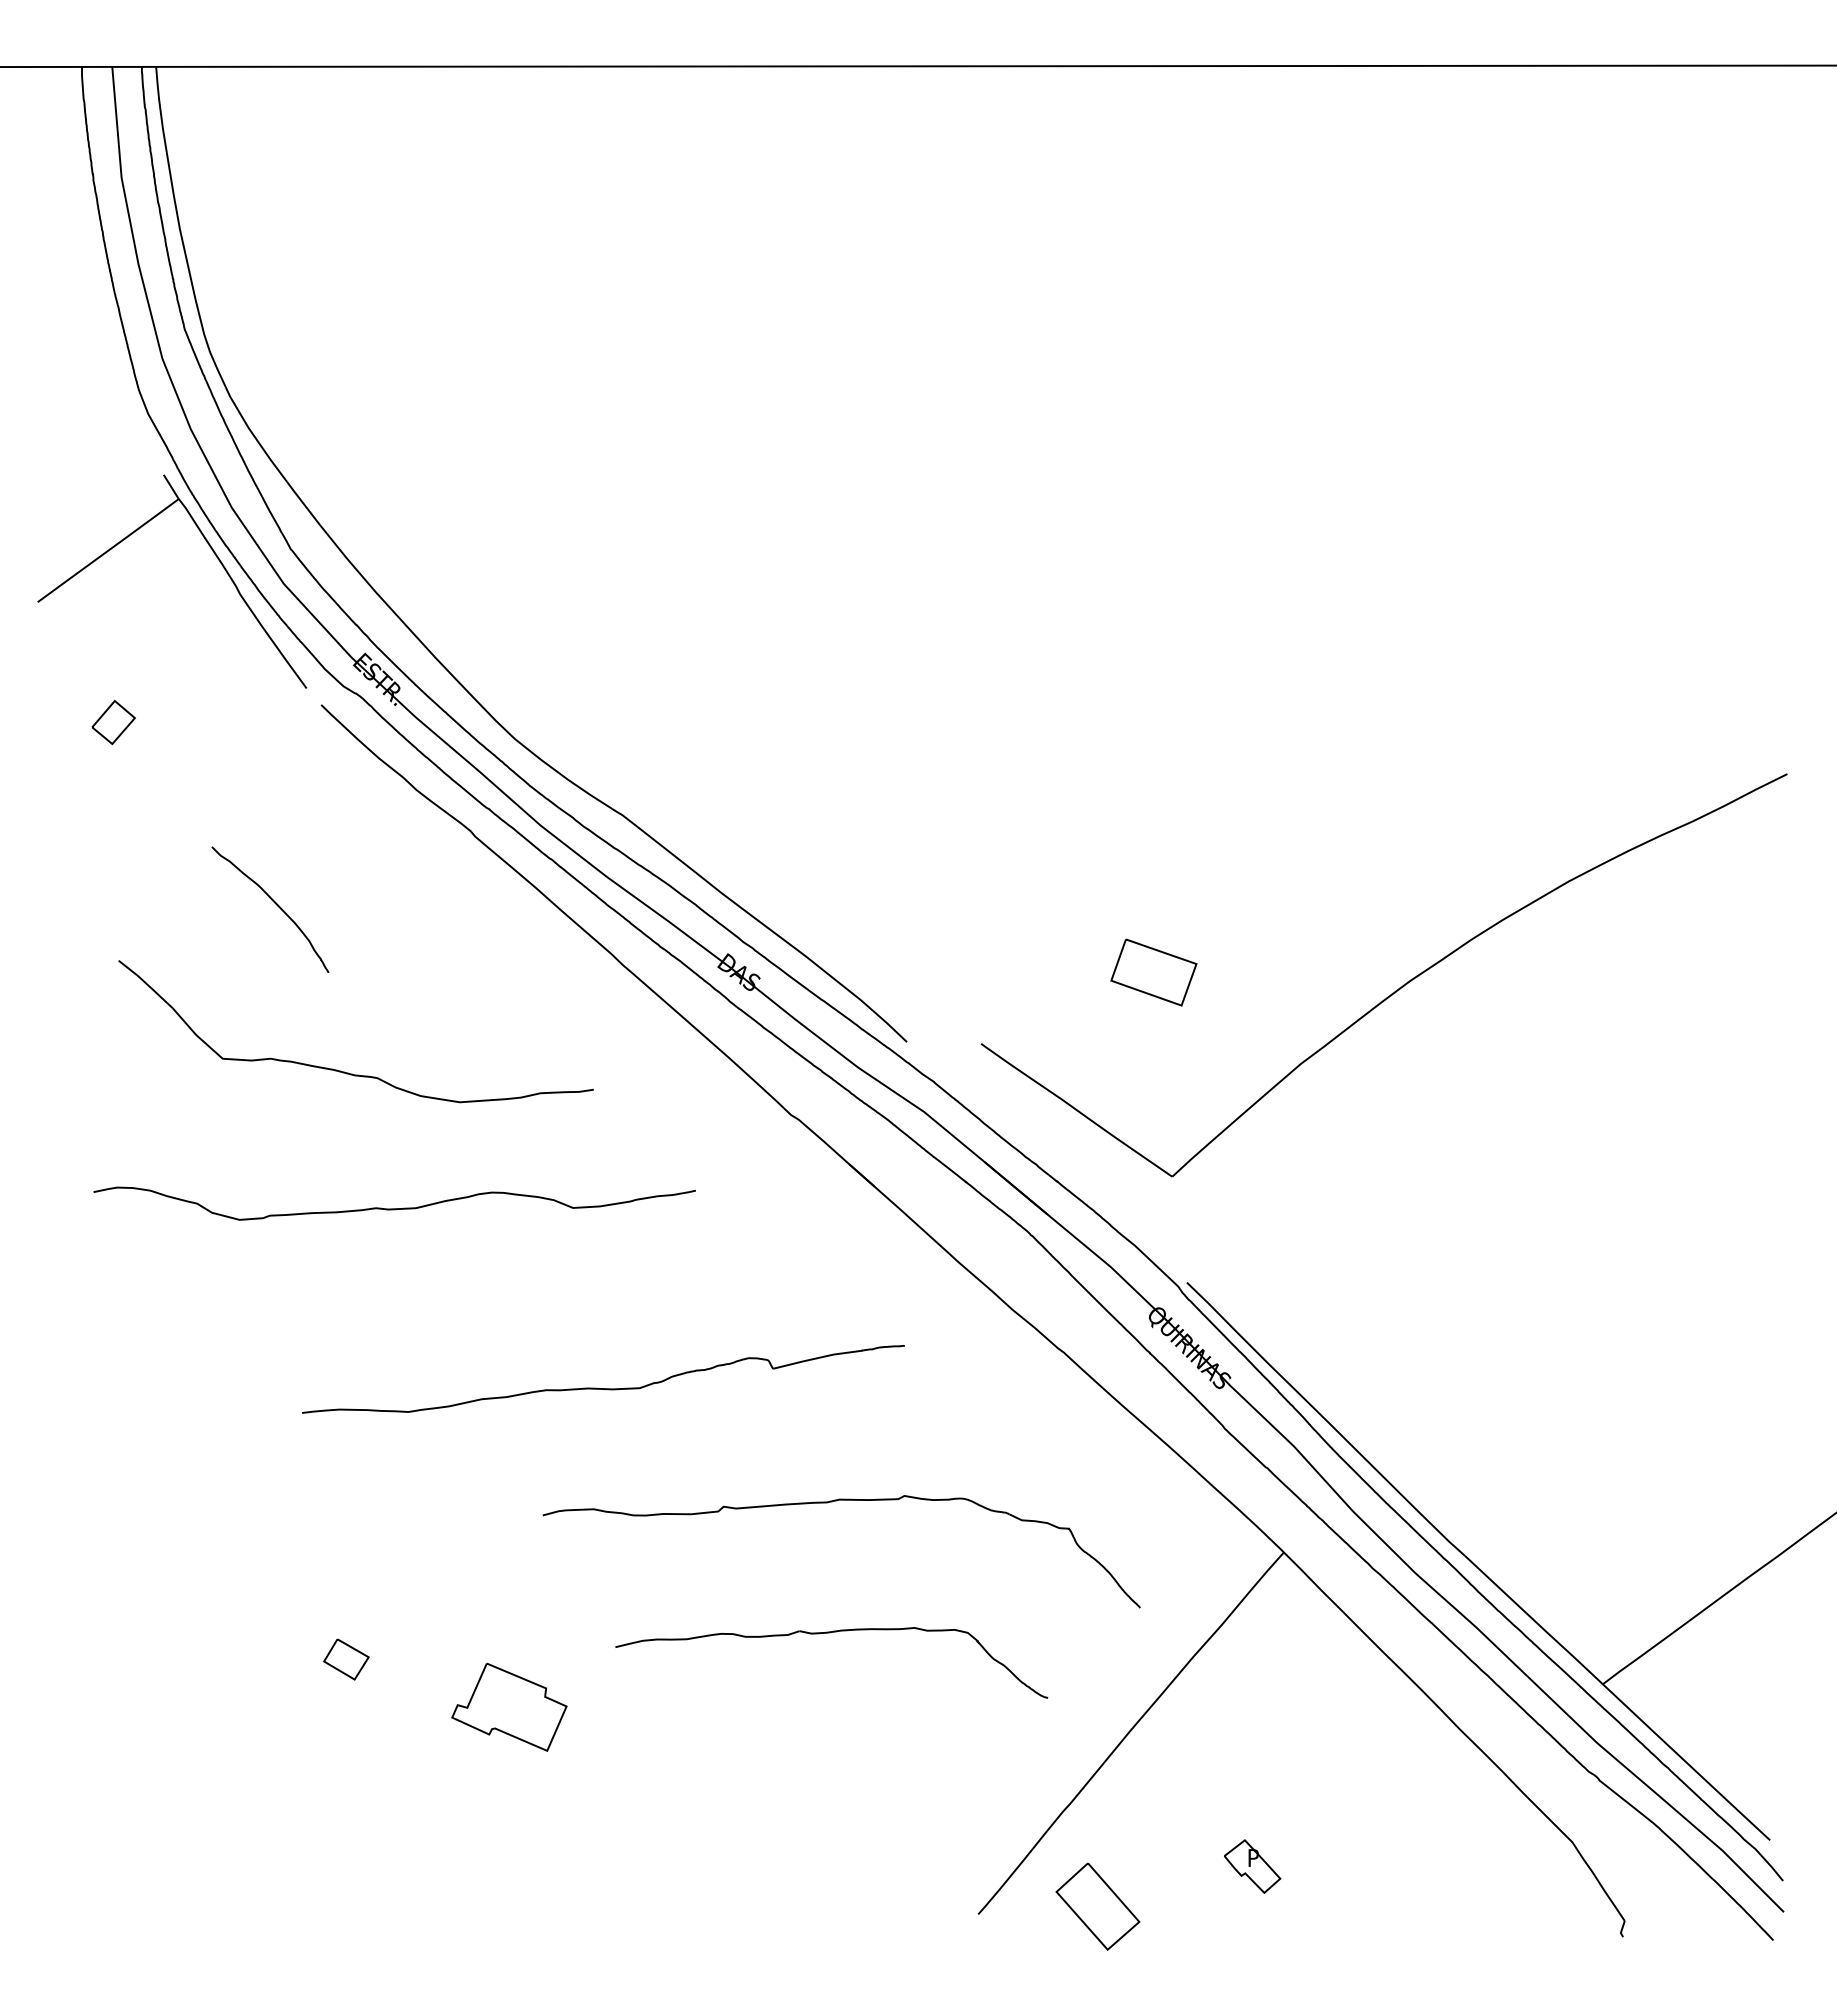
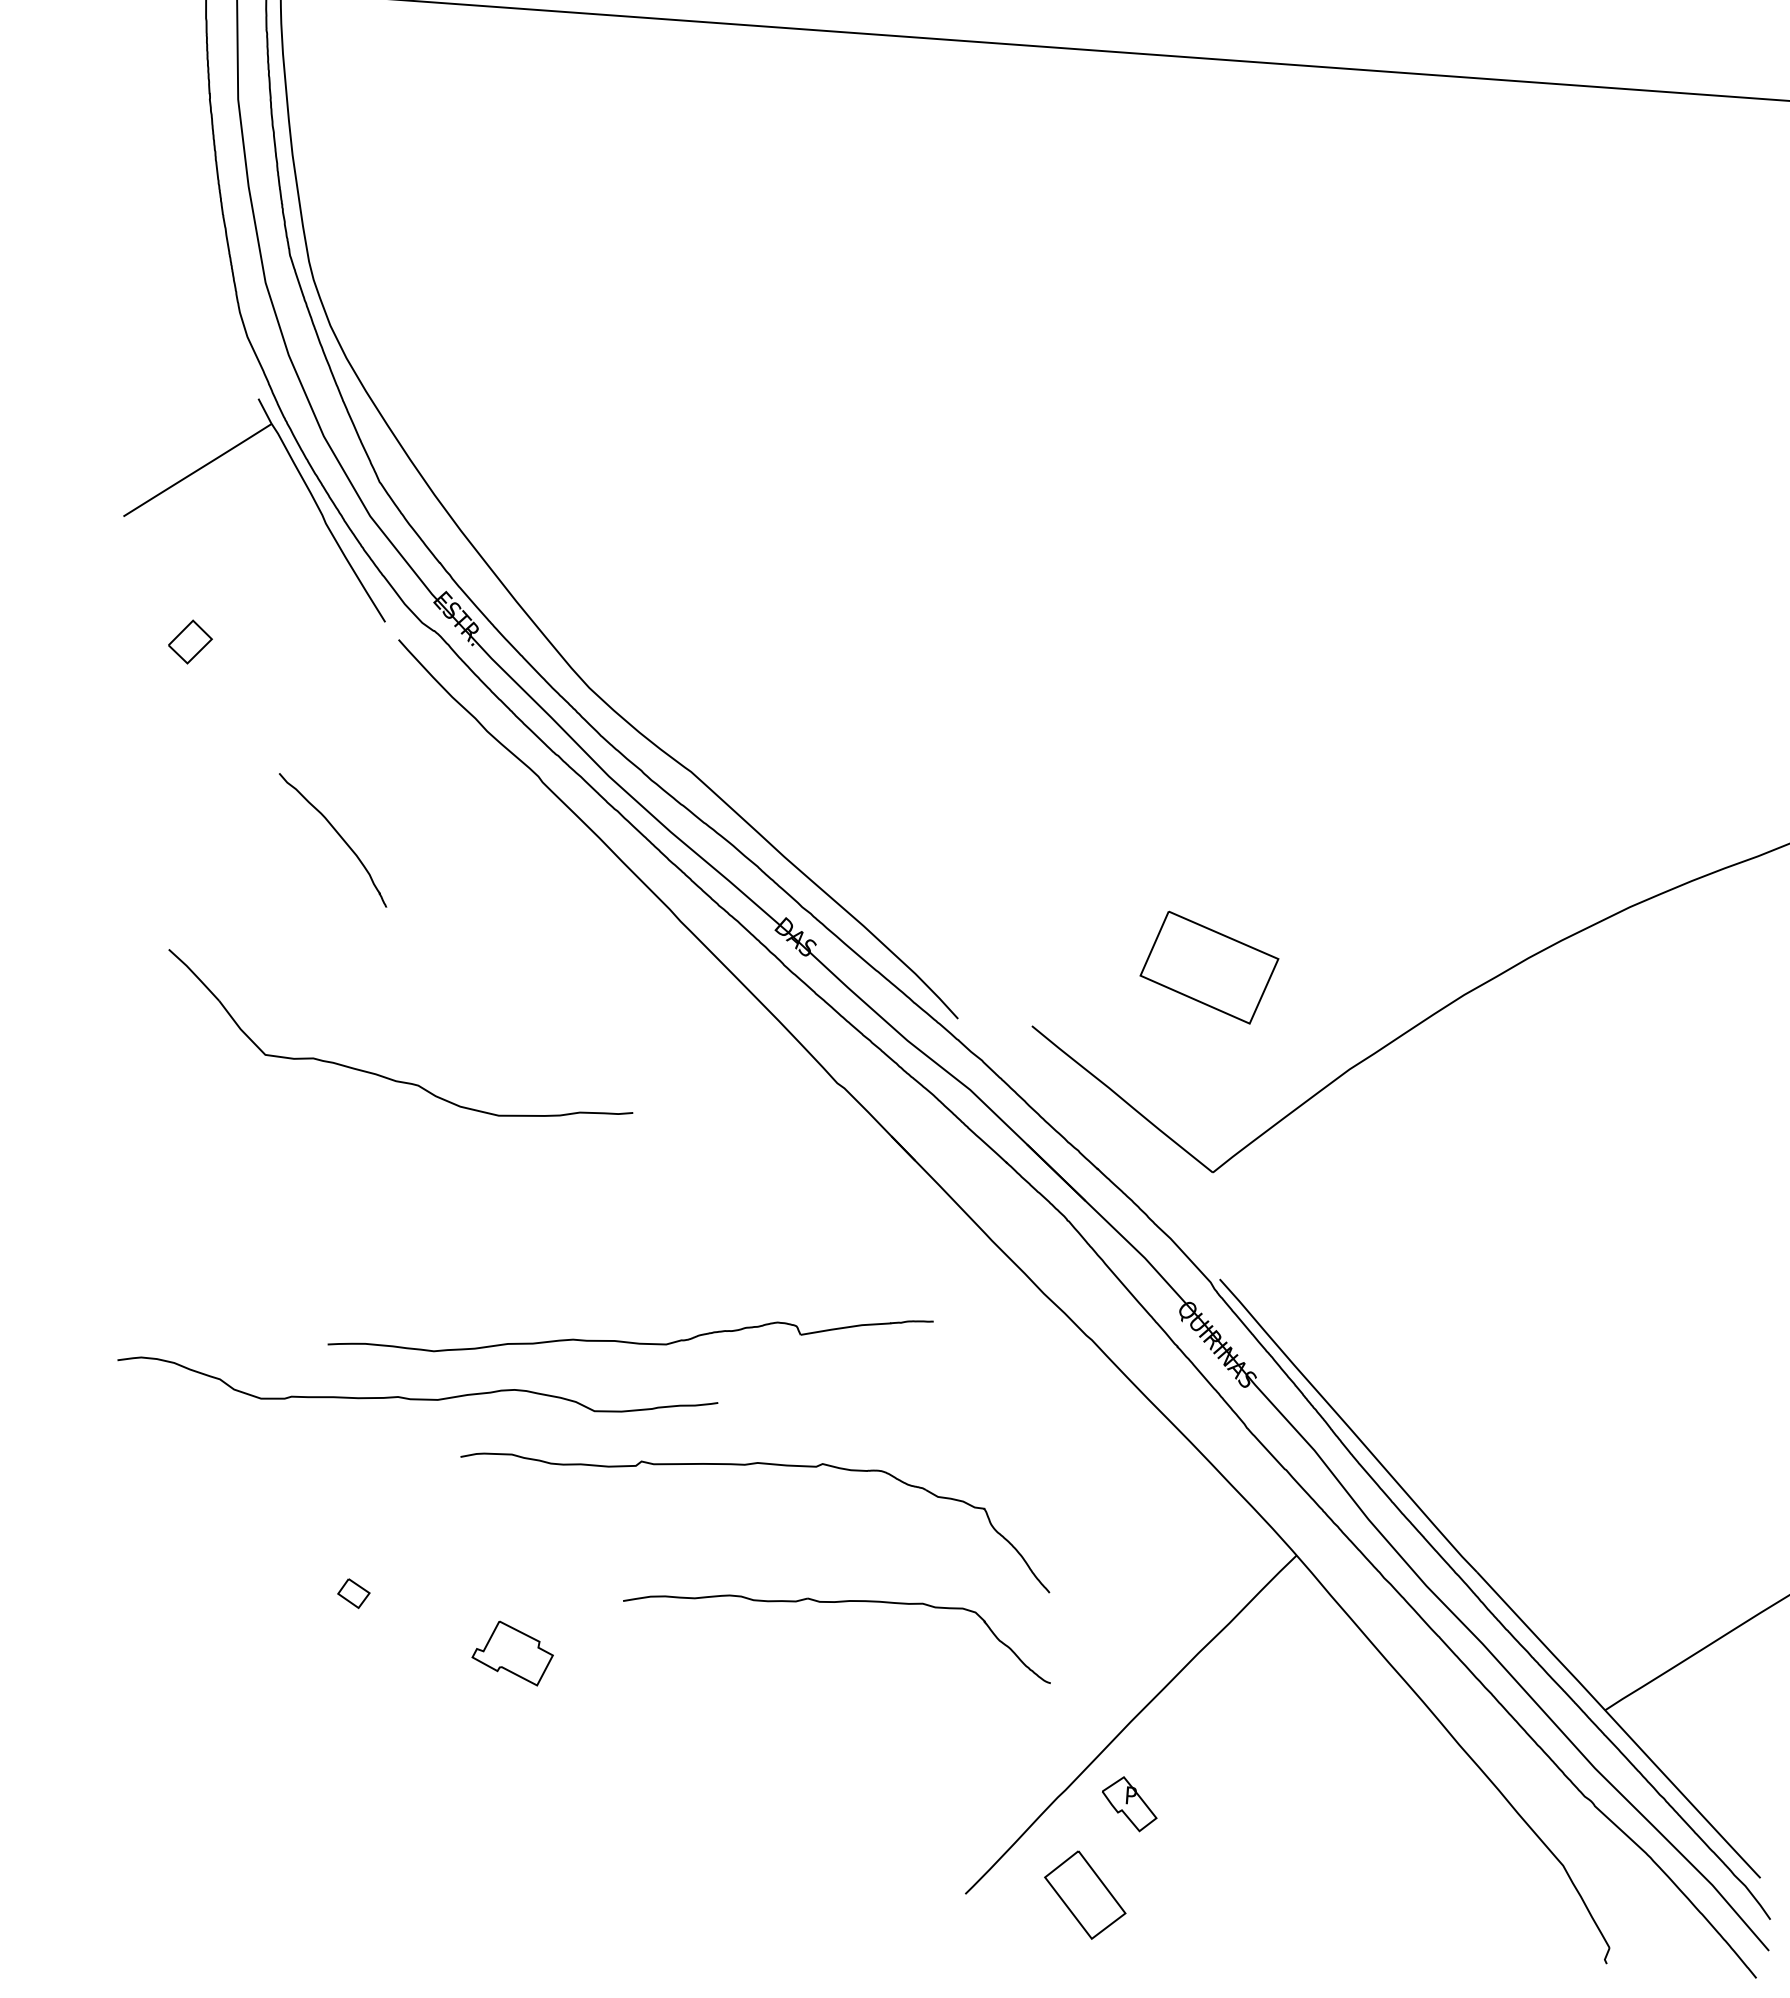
part: (1153, 972) -> (1209, 967), size x1.6
part: (344, 1071) -> (385, 1076), moved
curve: (394, 1208) -> (416, 1398), moved
part: (832, 1502) -> (750, 1465), moved
part: (346, 1659) -> (353, 1593), size x0.7
part: (509, 1706) -> (513, 1652), size x0.7
part: (1252, 1866) -> (1129, 1803), moved

